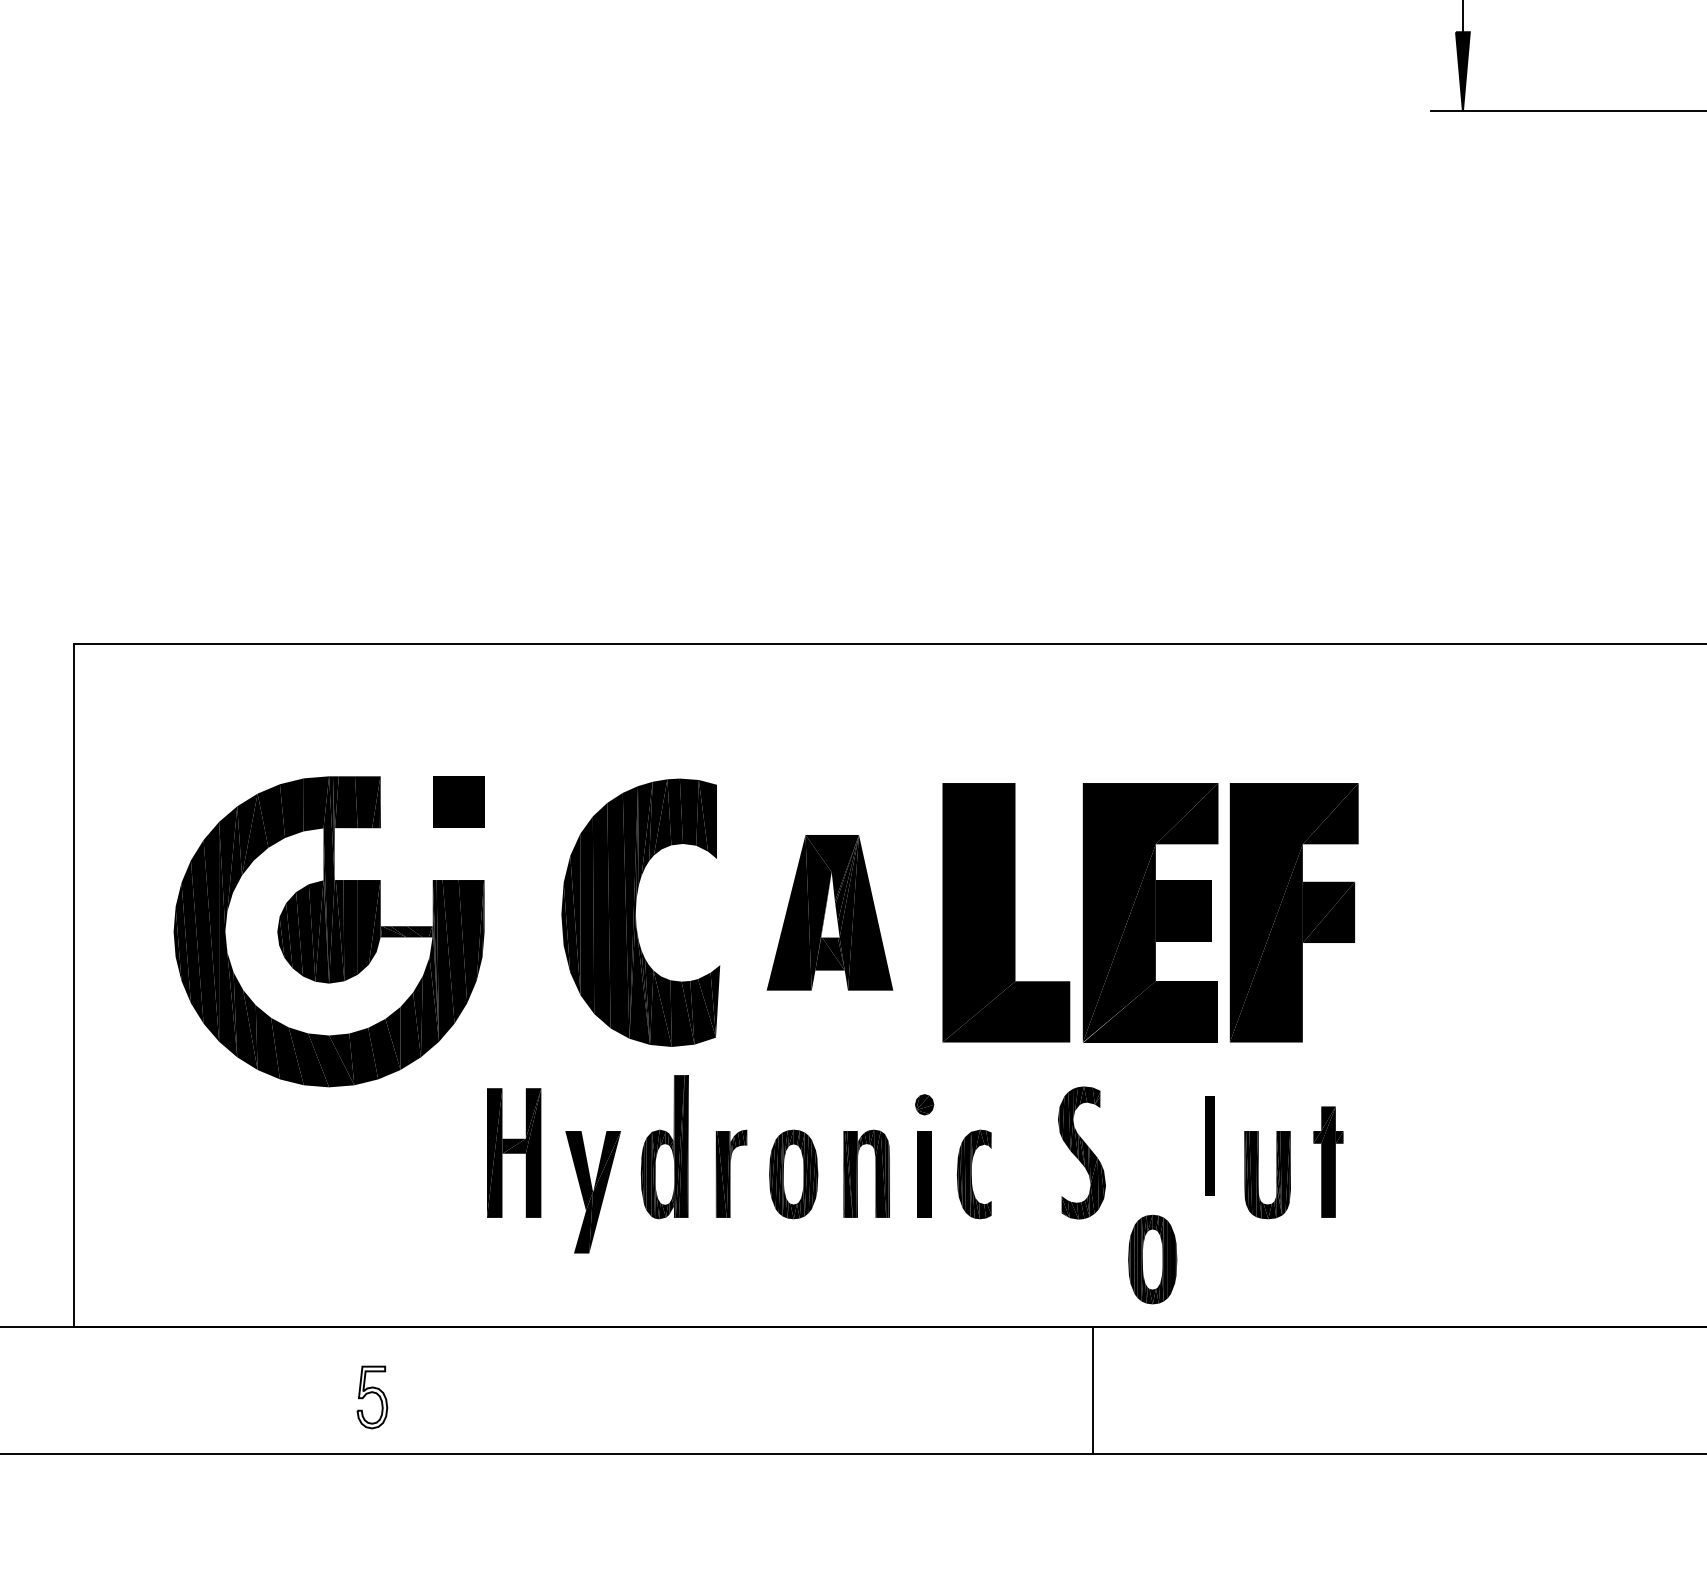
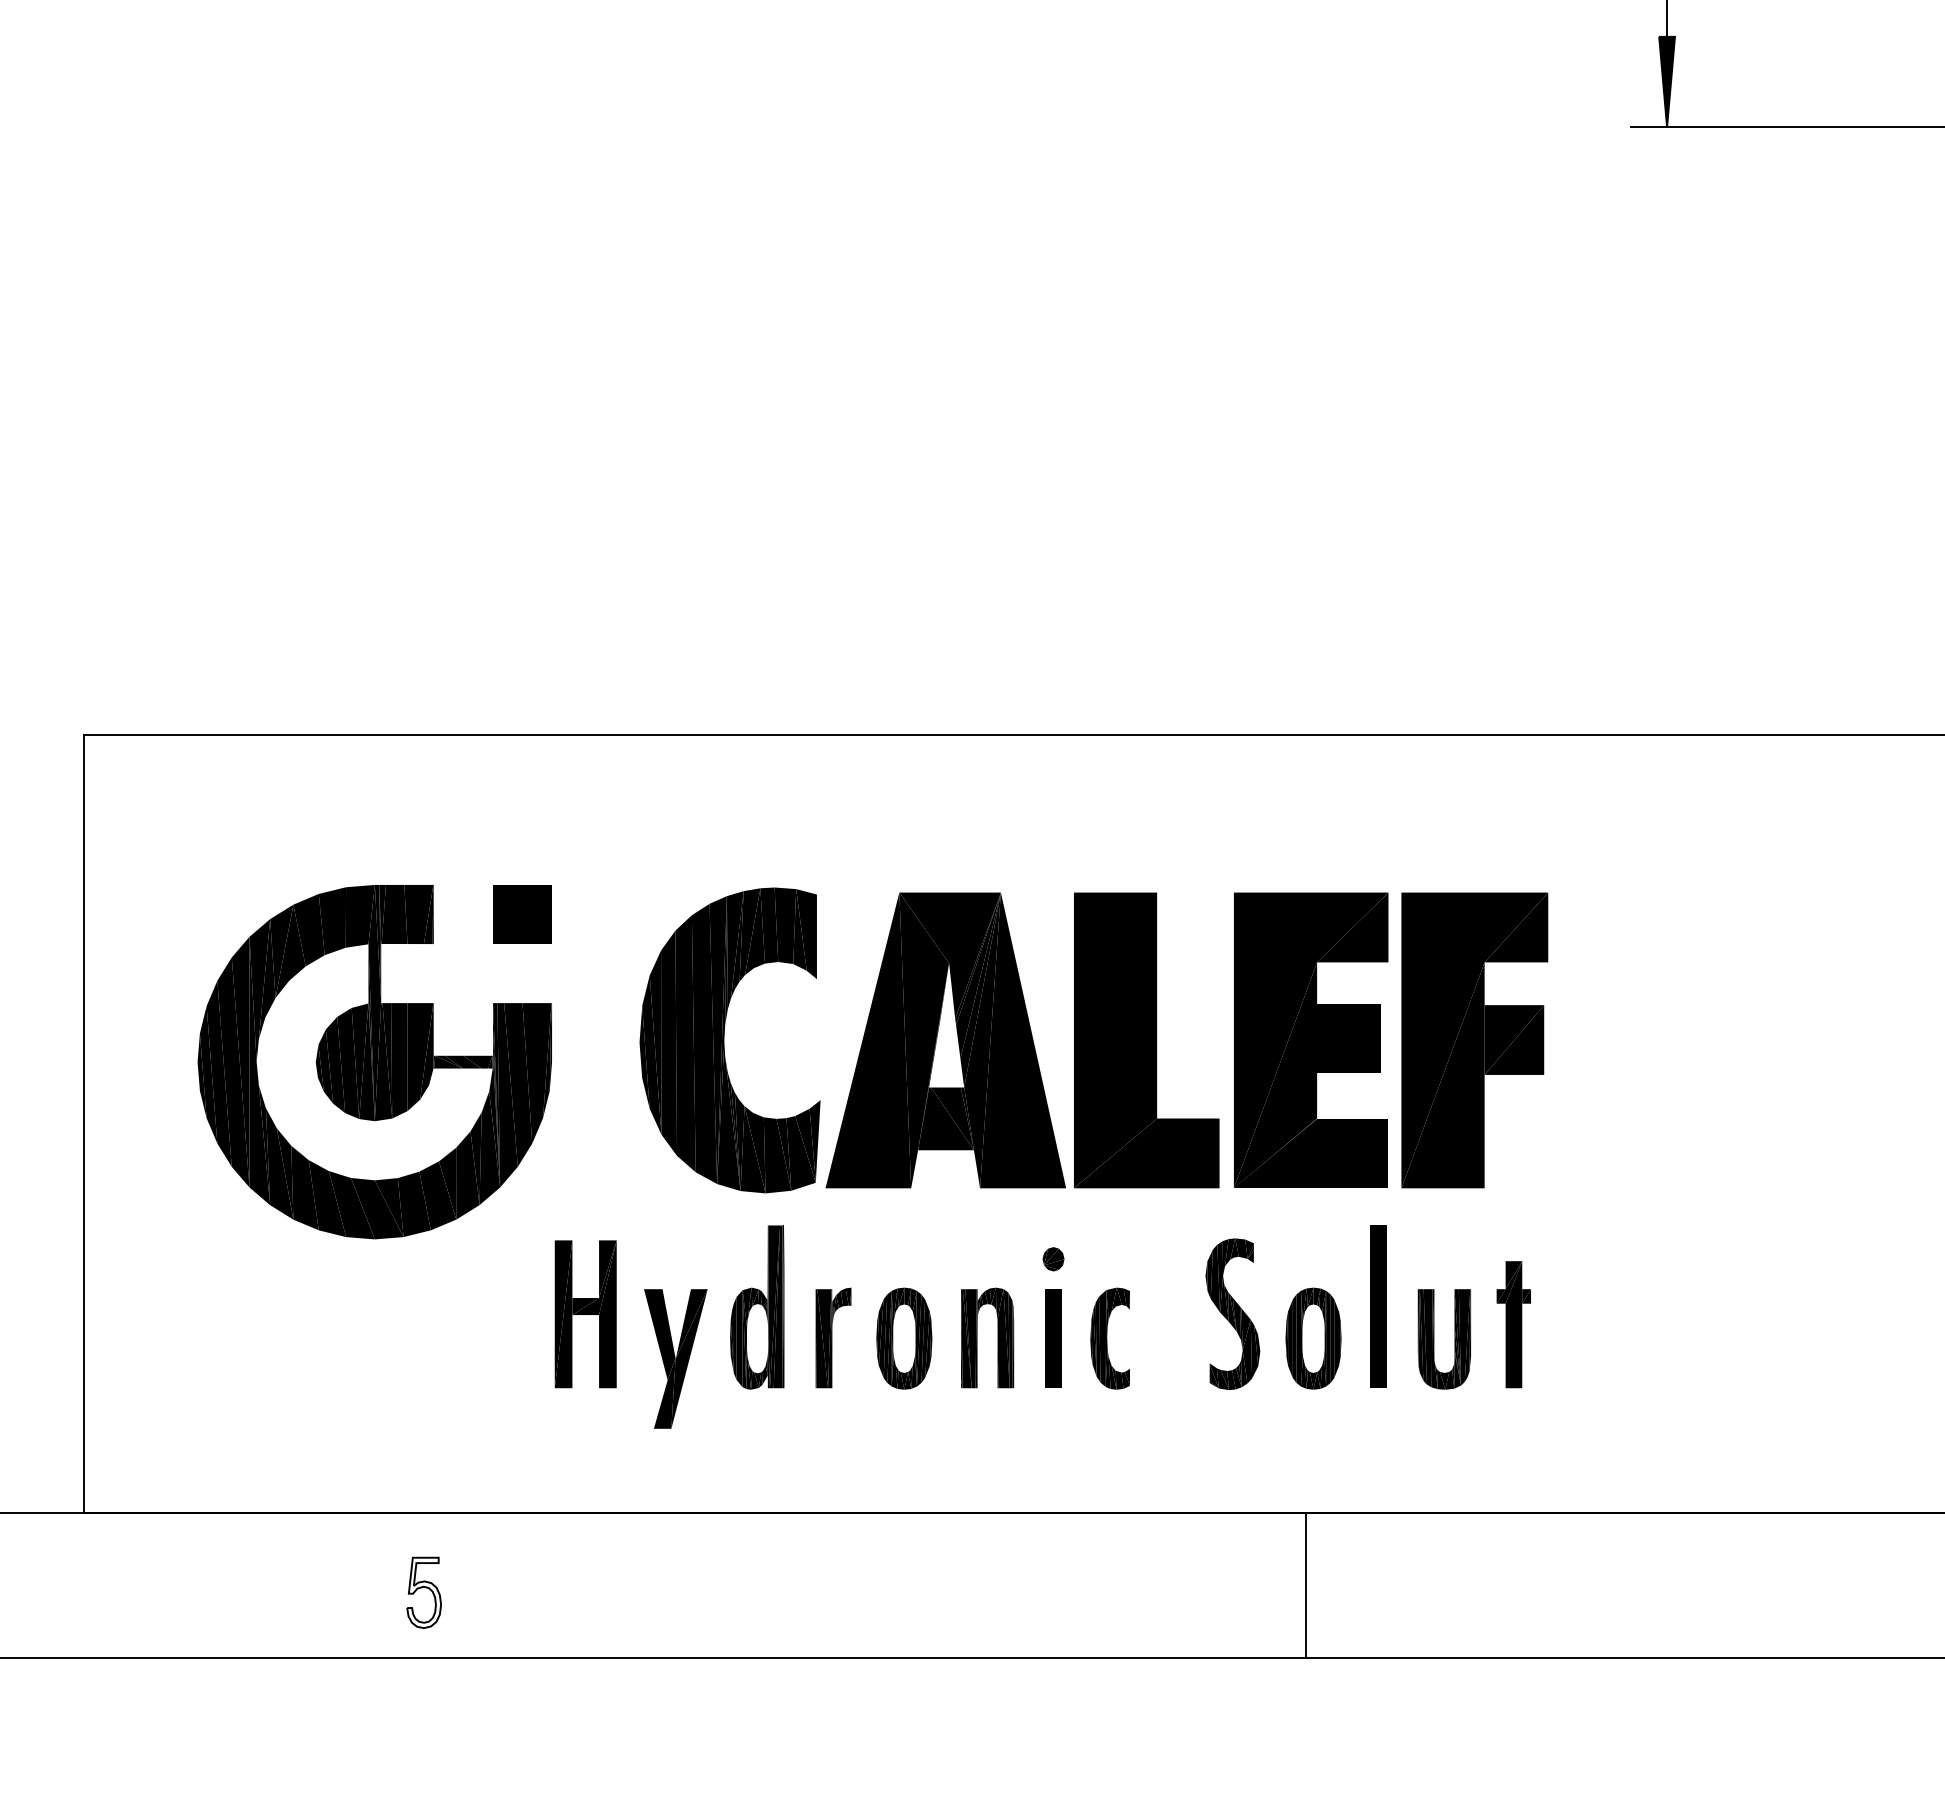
part: (829, 912) -> (945, 1040), size x1.67
part: (1209, 1146) -> (1378, 1306), size x1.43
part: (1152, 1259) -> (1313, 1338), moved
line: (1093, 1390) -> (1305, 1584), moved

